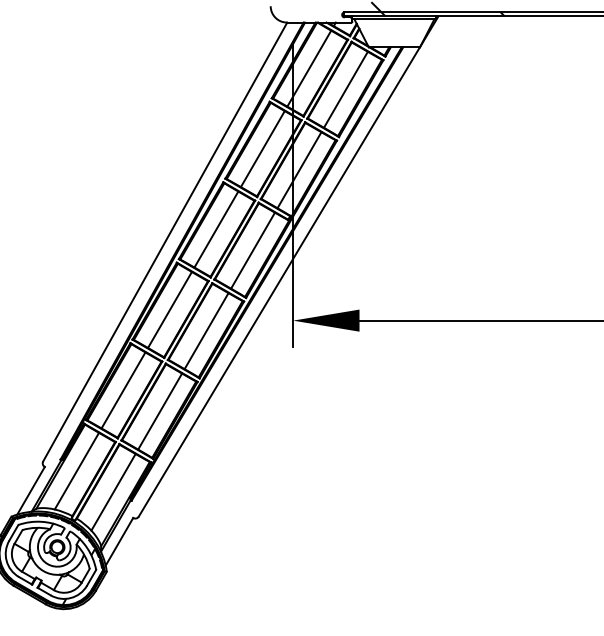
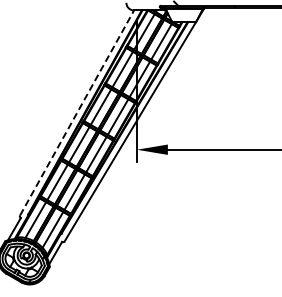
line: (166, 240) -> (77, 112), solid -> dashed

